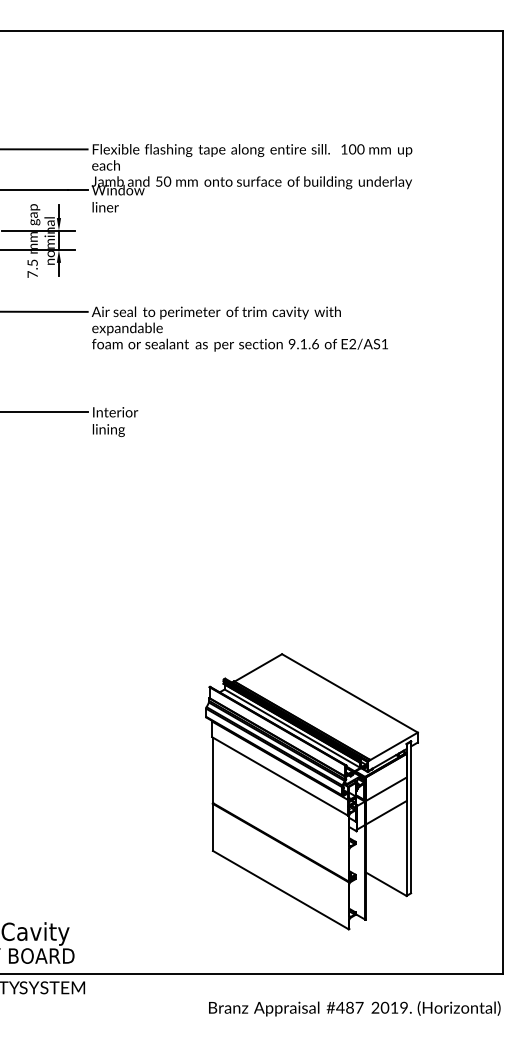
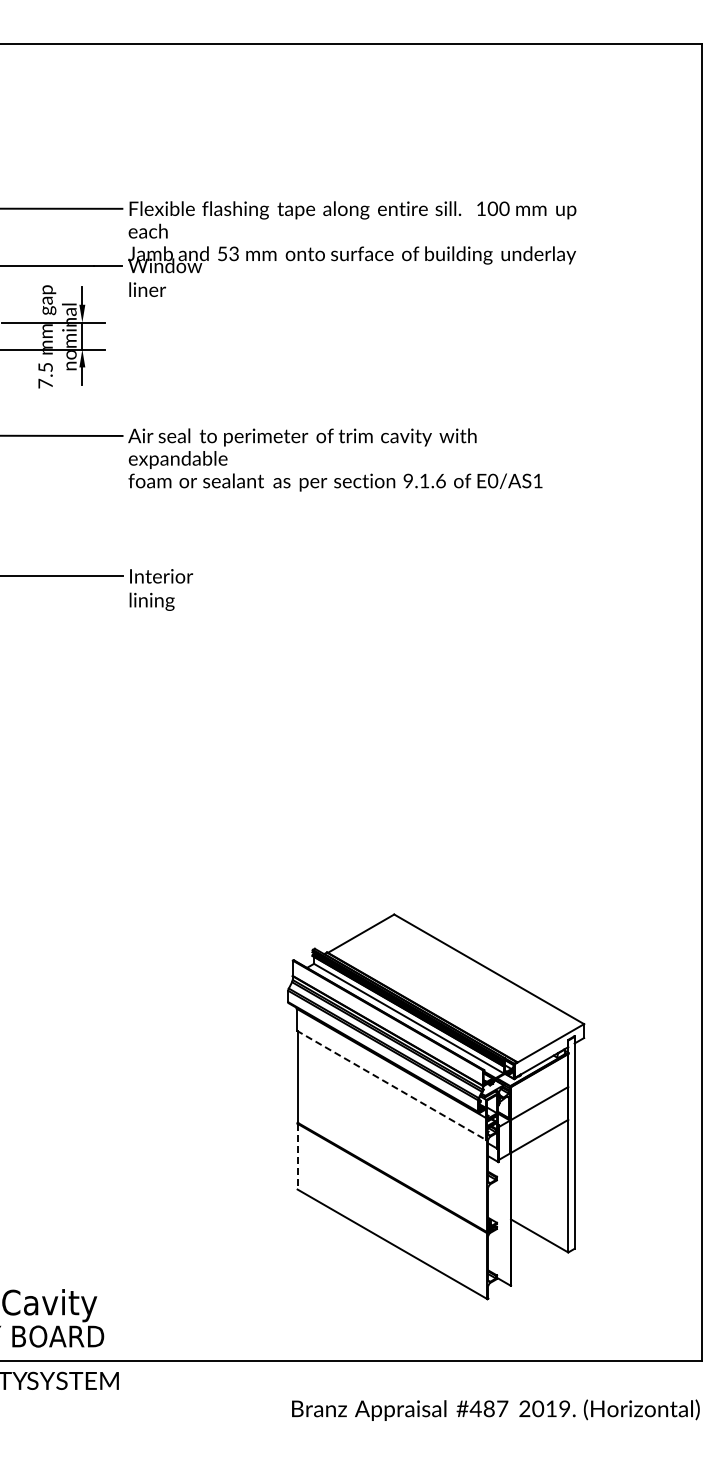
text: (167, 181) -> (234, 253), 50 -> 53
text: (353, 344) -> (493, 481), E2/AS1 -> E0/AS1
line: (280, 776) -> (391, 1085), solid -> dashed
line: (212, 827) -> (297, 1156), solid -> dashed

